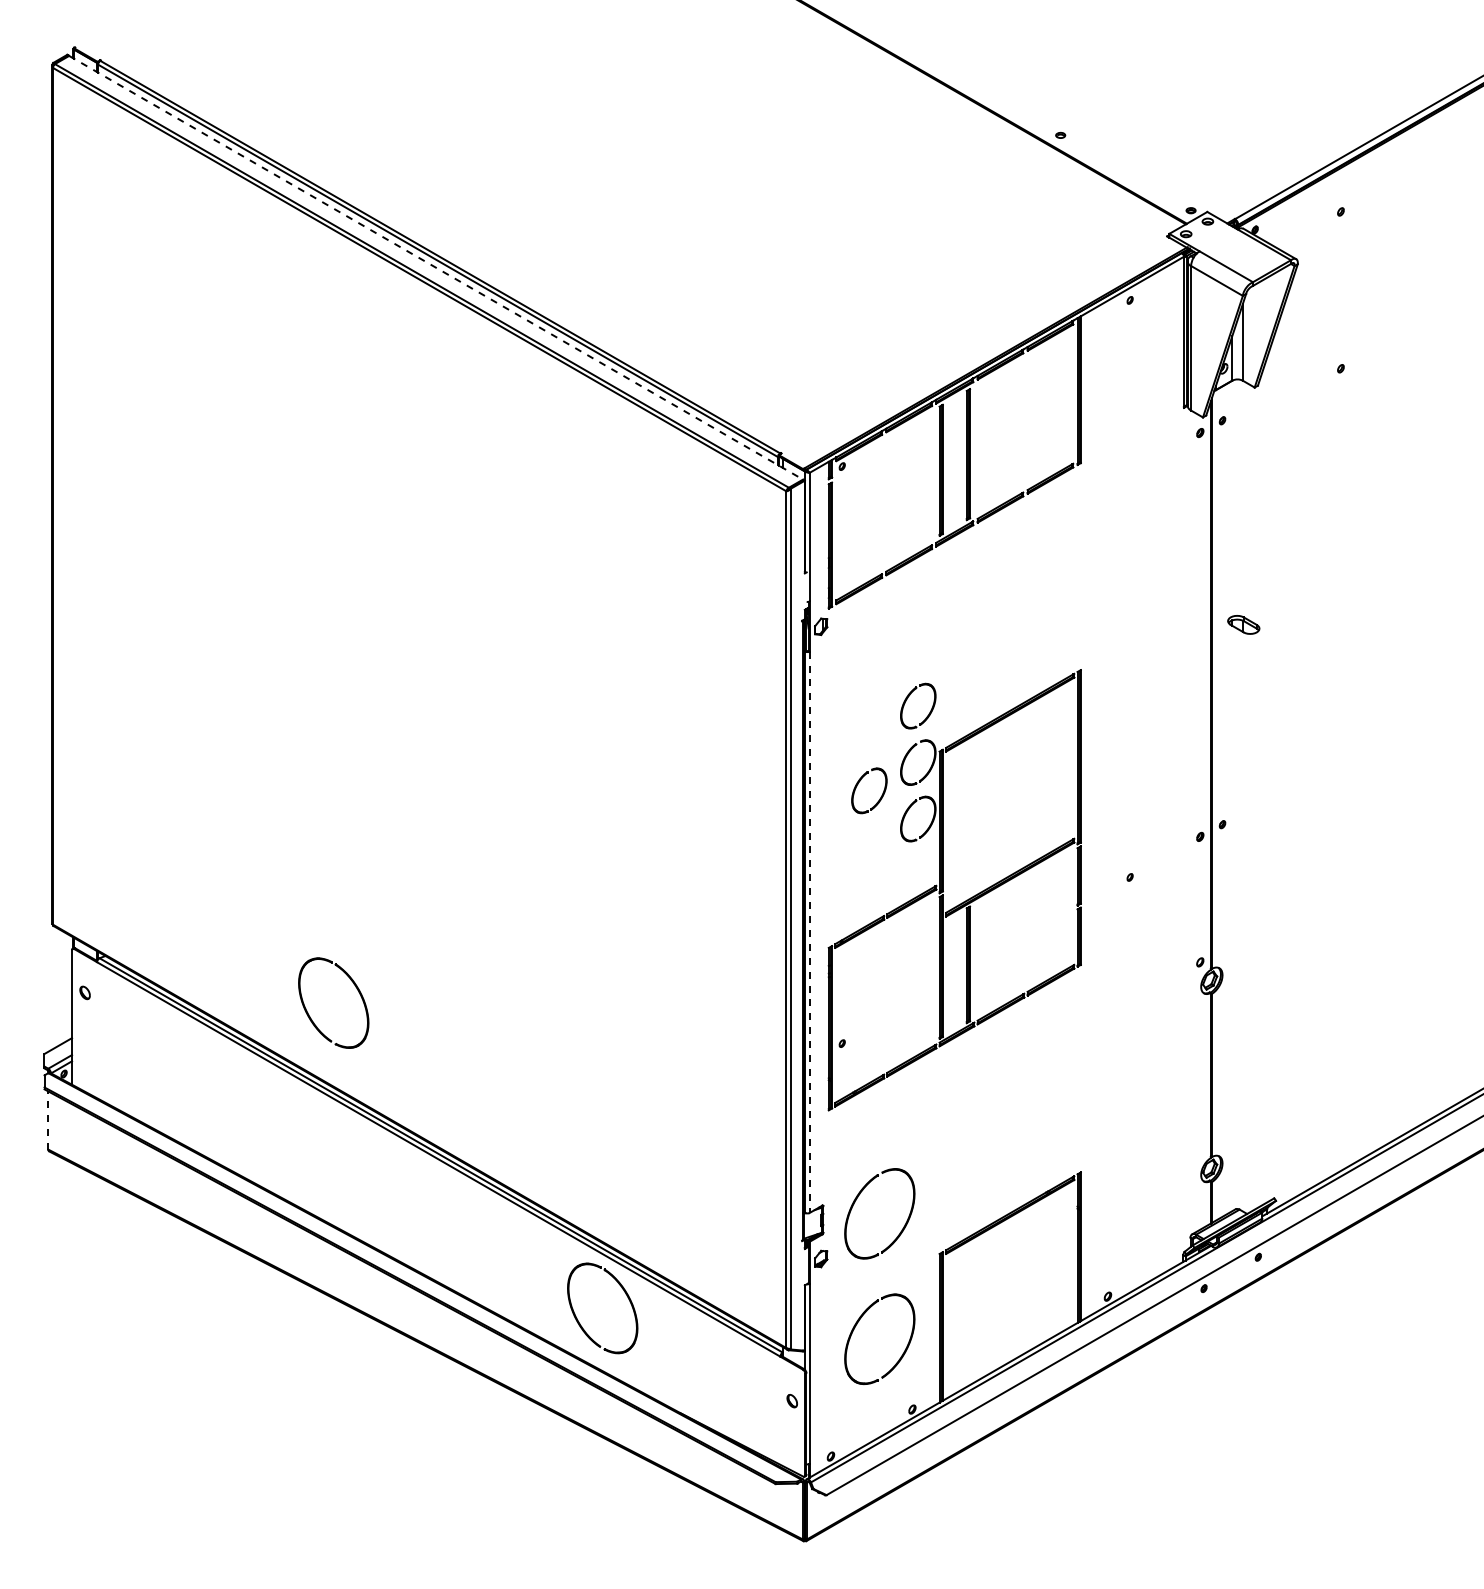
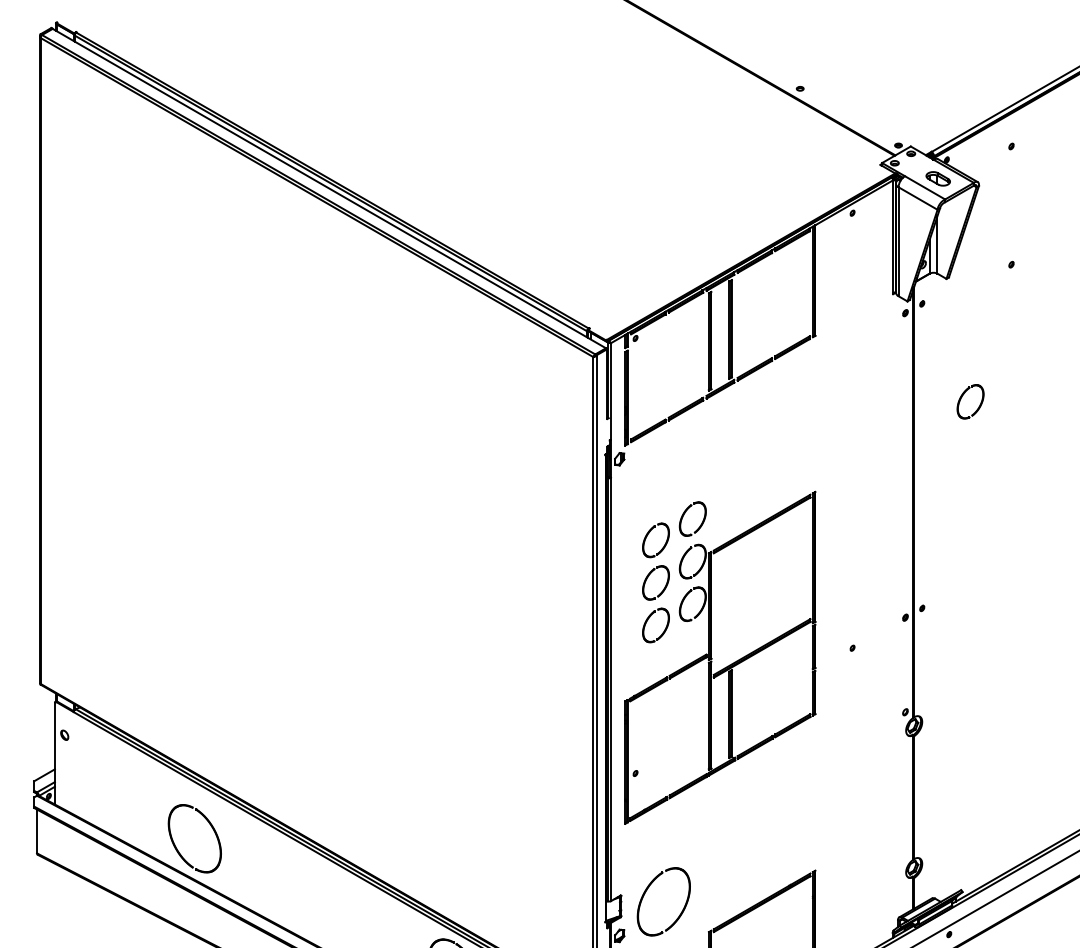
line: (436, 267) -> (329, 188), dashed -> solid
part: (1275, 544) -> (962, 397), added
part: (1243, 624) -> (938, 178), moved
part: (858, 728) -> (647, 535), added
part: (858, 841) -> (647, 621), added
line: (809, 932) -> (610, 689), dashed -> solid
part: (355, 987) -> (211, 826), moved
line: (48, 1120) -> (37, 831), dashed -> solid

